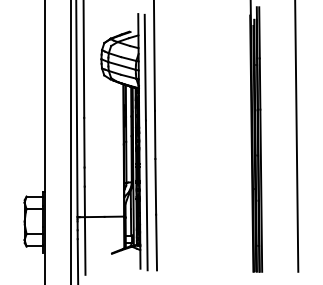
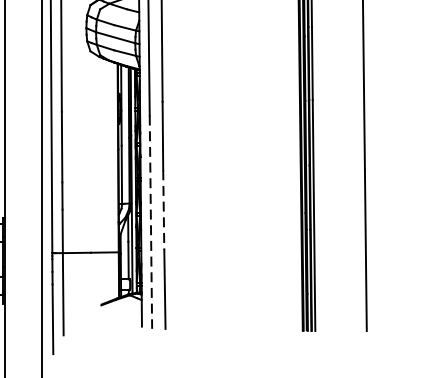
line: (155, 186) -> (163, 209), solid -> dashed
line: (146, 195) -> (150, 222), solid -> dashed

